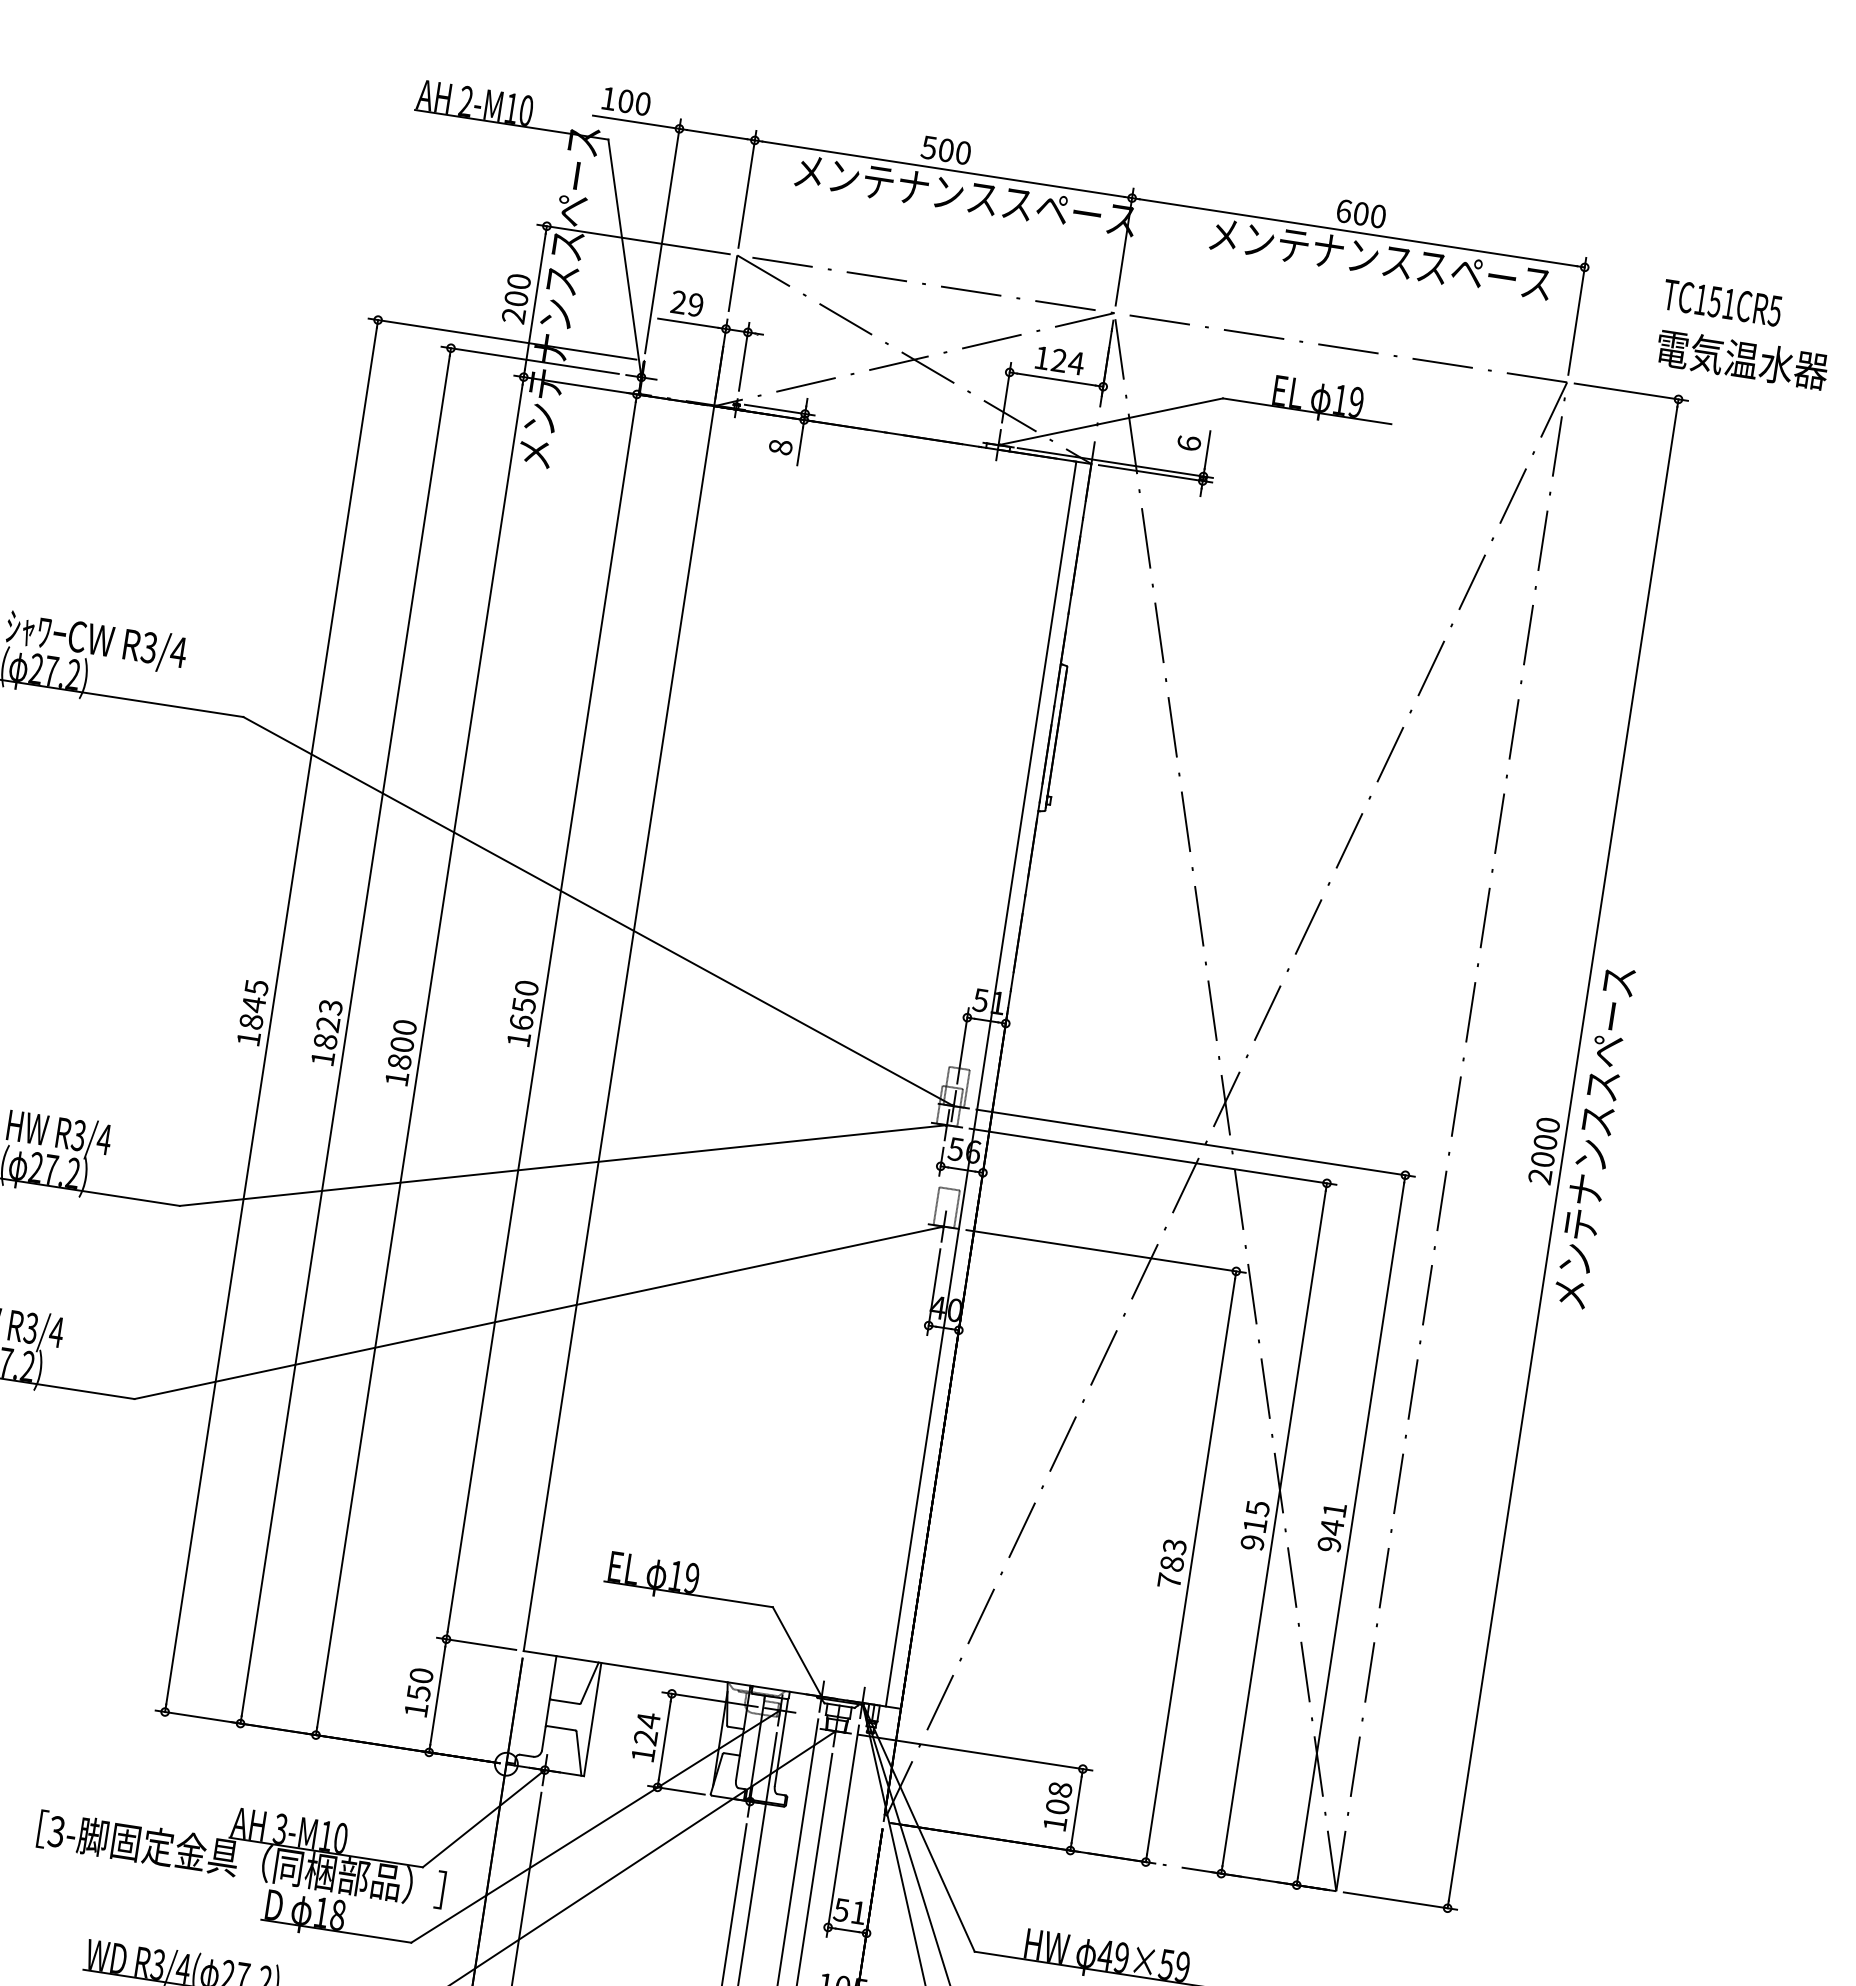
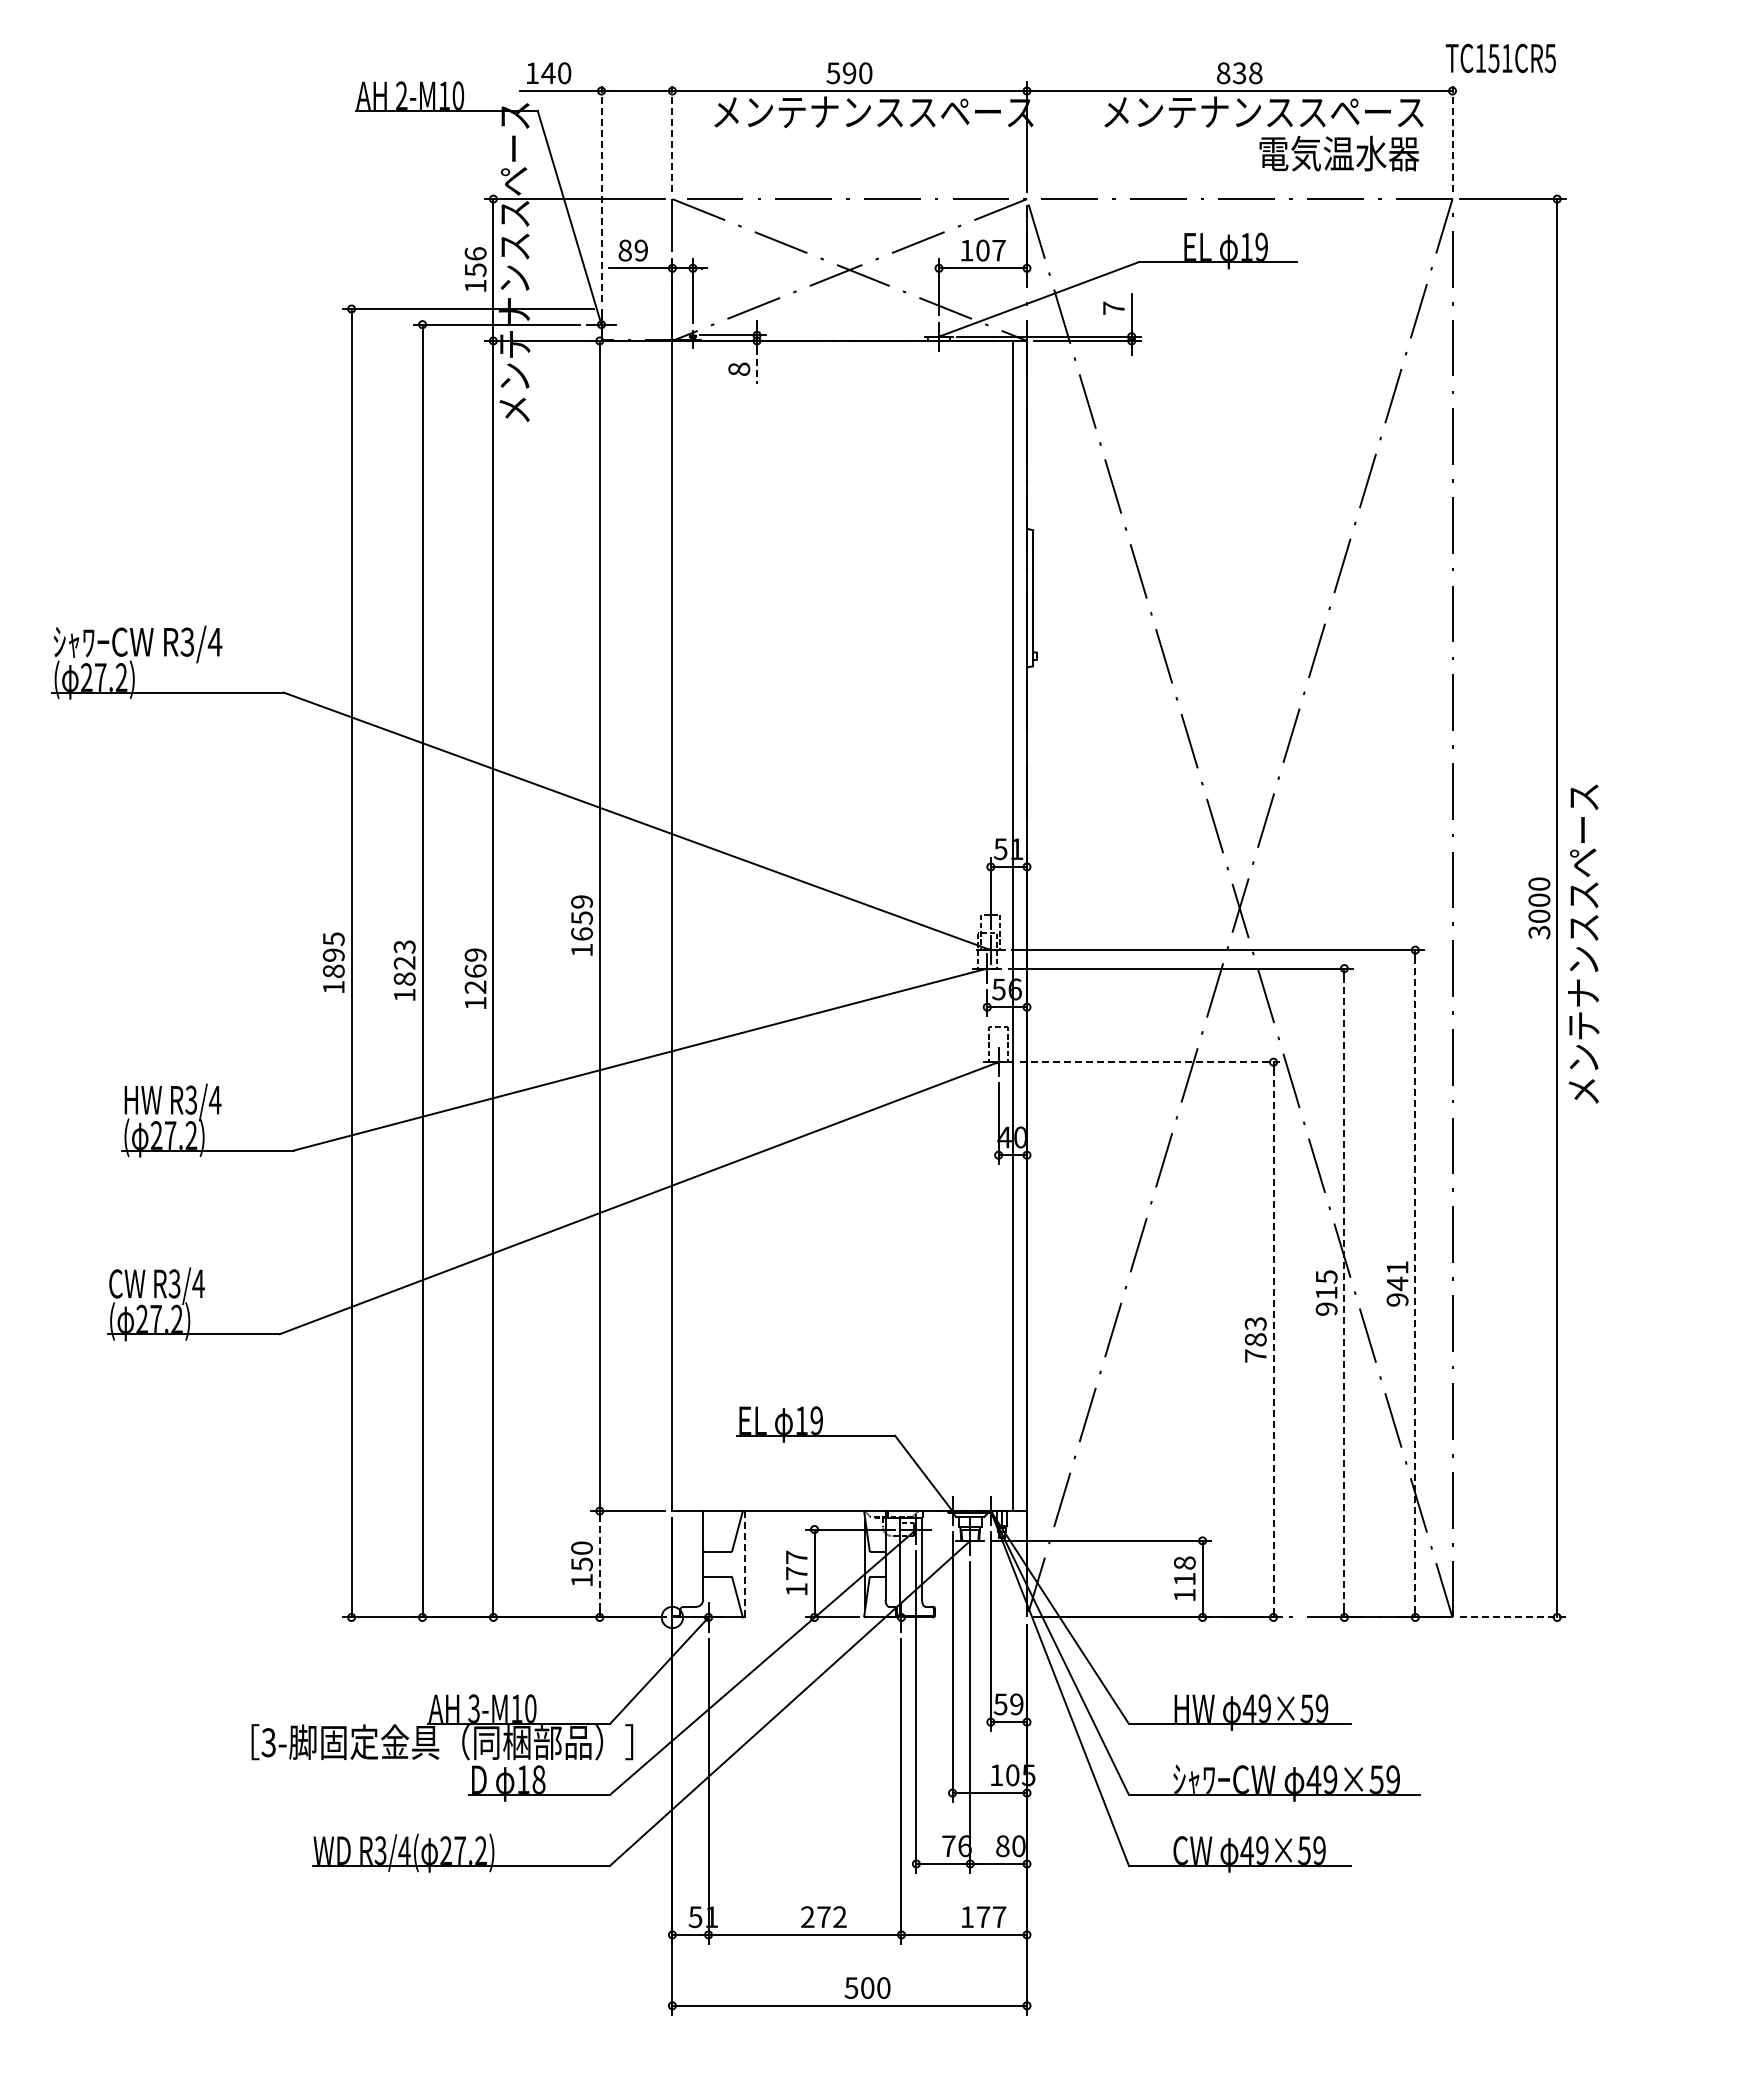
text: (625, 101) -> (548, 73), 100 -> 140
text: (946, 150) -> (849, 73), 500 -> 590
line: (747, 189) -> (672, 137), solid -> dashed
text: (1361, 214) -> (1239, 73), 600 -> 838
line: (662, 236) -> (601, 192), solid -> dashed
text: (516, 298) -> (475, 269), 200 -> 156
text: (1722, 301) -> (1500, 57), moved
text: (677, 302) -> (624, 250), 29 -> 89
line: (1577, 316) -> (1452, 137), solid -> dashed
text: (1742, 359) -> (1339, 153), moved
text: (1068, 361) -> (991, 250), 124 -> 107
text: (1188, 442) -> (1113, 307), 6 -> 7
line: (800, 446) -> (757, 365), solid -> dashed
text: (526, 987) -> (581, 901), 1650 -> 1659
text: (253, 1004) -> (333, 955), 1845 -> 1895
text: (402, 1043) -> (475, 970), 1800 -> 1269
text: (1594, 1137) -> (1583, 943), moved
text: (1540, 1176) -> (1539, 932), 2000 -> 3000
line: (1106, 1251) -> (1151, 1062), solid -> dashed
line: (1274, 1527) -> (1344, 1292), solid -> dashed
line: (1351, 1529) -> (1415, 1283), solid -> dashed
line: (1191, 1566) -> (1273, 1339), solid -> dashed
line: (437, 1694) -> (599, 1563), solid -> dashed
line: (592, 1719) -> (745, 1564), solid -> dashed
text: (646, 1729) -> (796, 1565), 124 -> 177
text: (1057, 1806) -> (1184, 1578), 108 -> 118
line: (1401, 1901) -> (1513, 1617), solid -> dashed
text: (858, 1912) -> (1016, 1704), 51 -> 59

